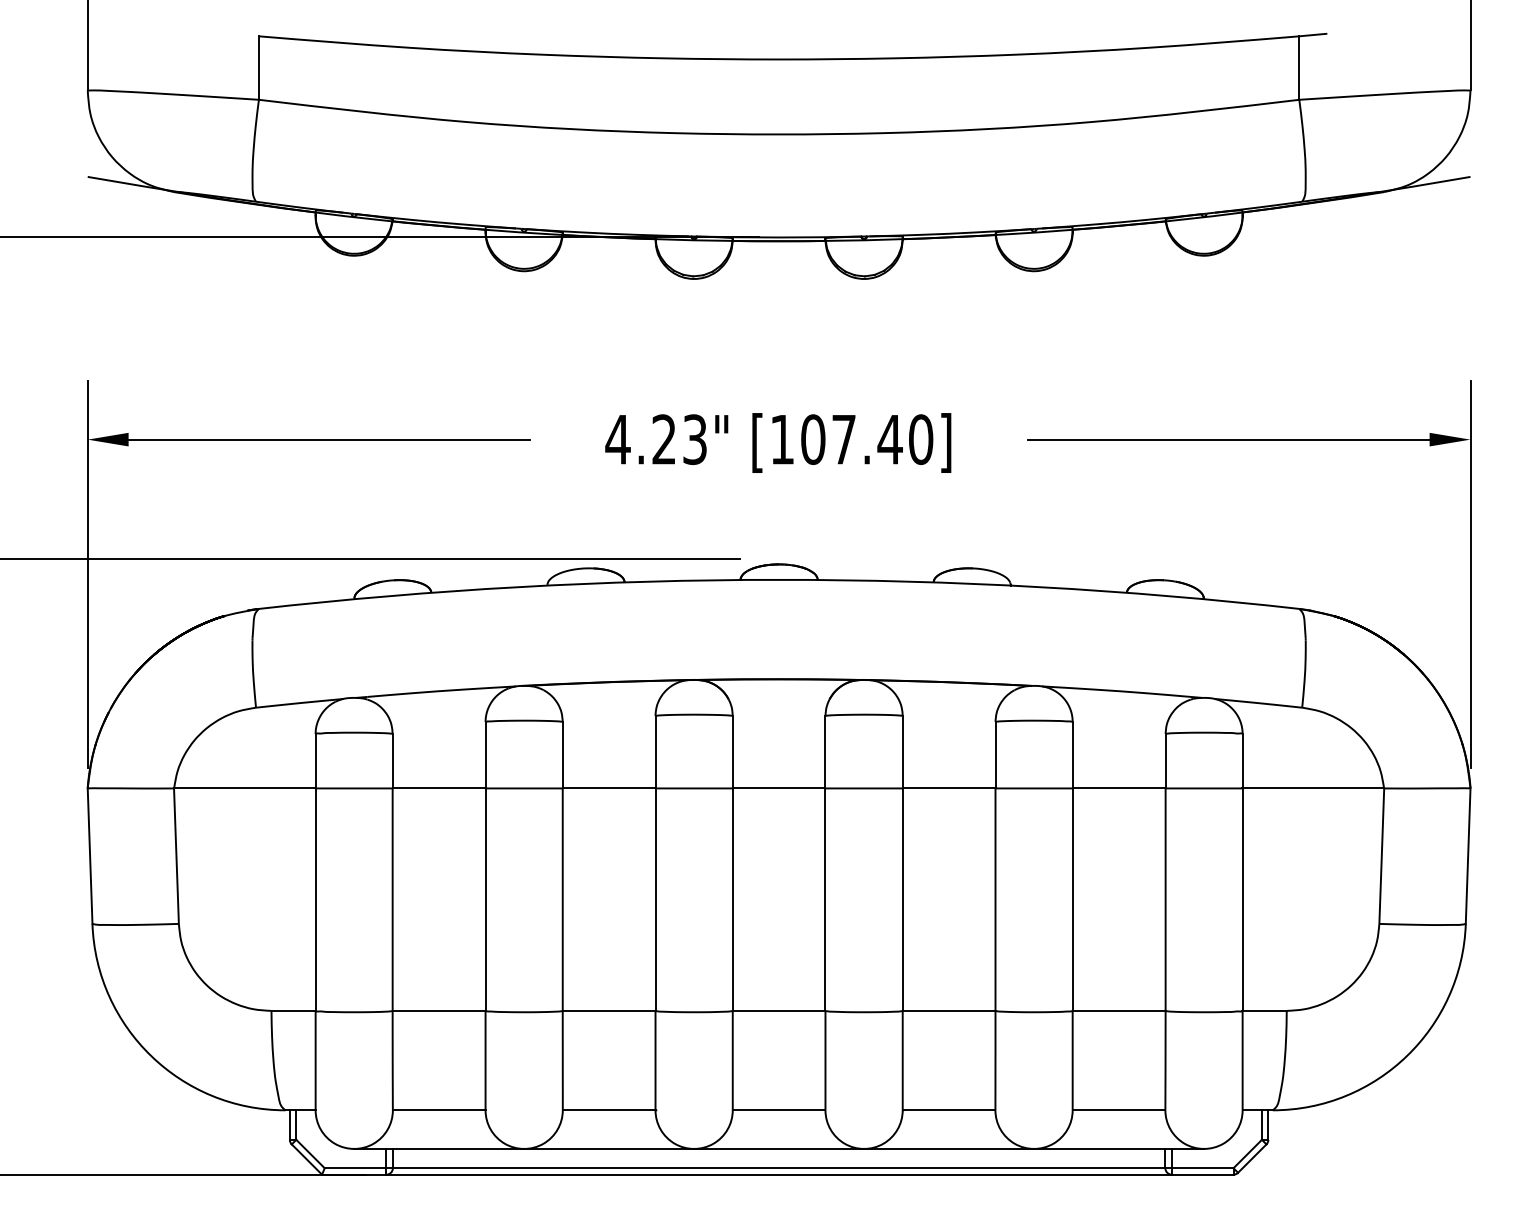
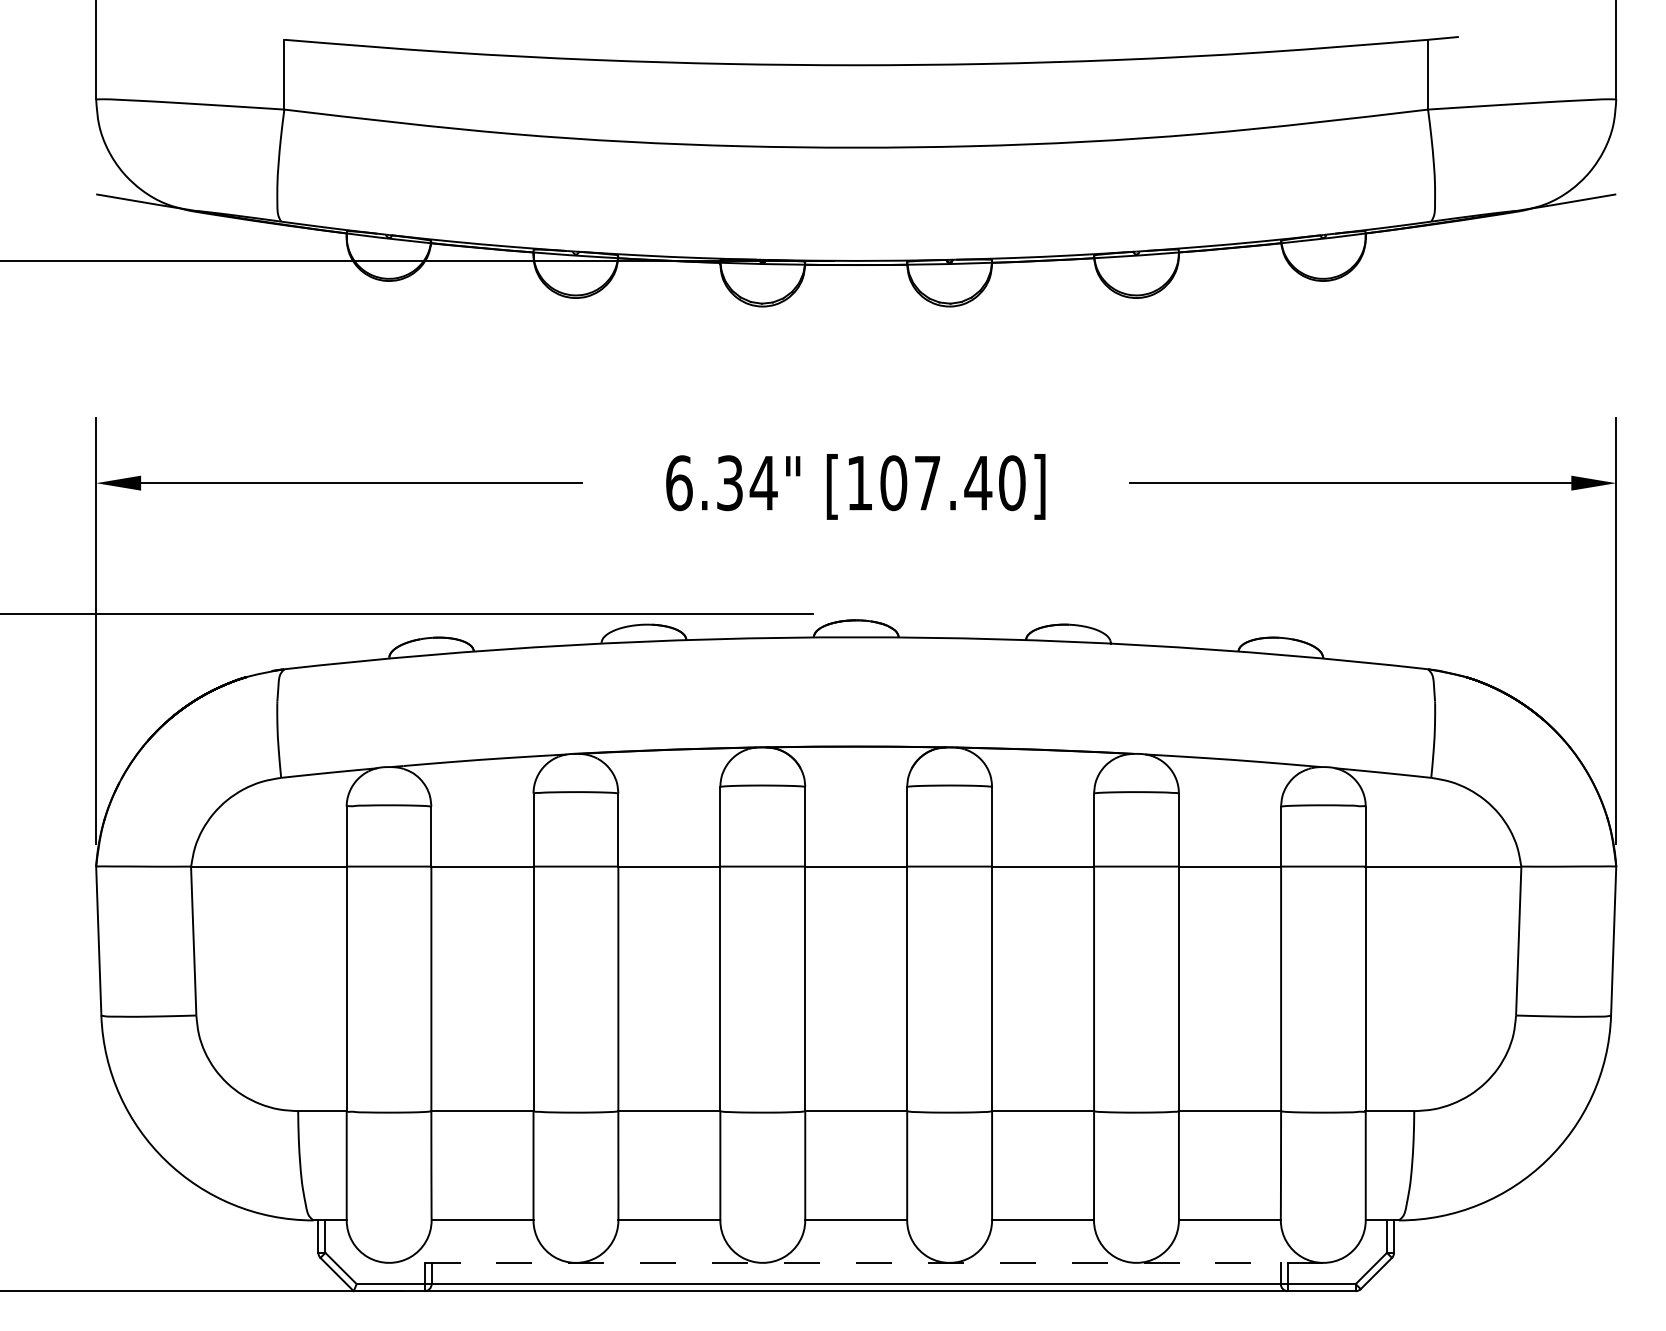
text: (656, 439) -> (721, 483), 4.23" -> 6.34"
line: (779, 1148) -> (856, 1262), solid -> dashed

